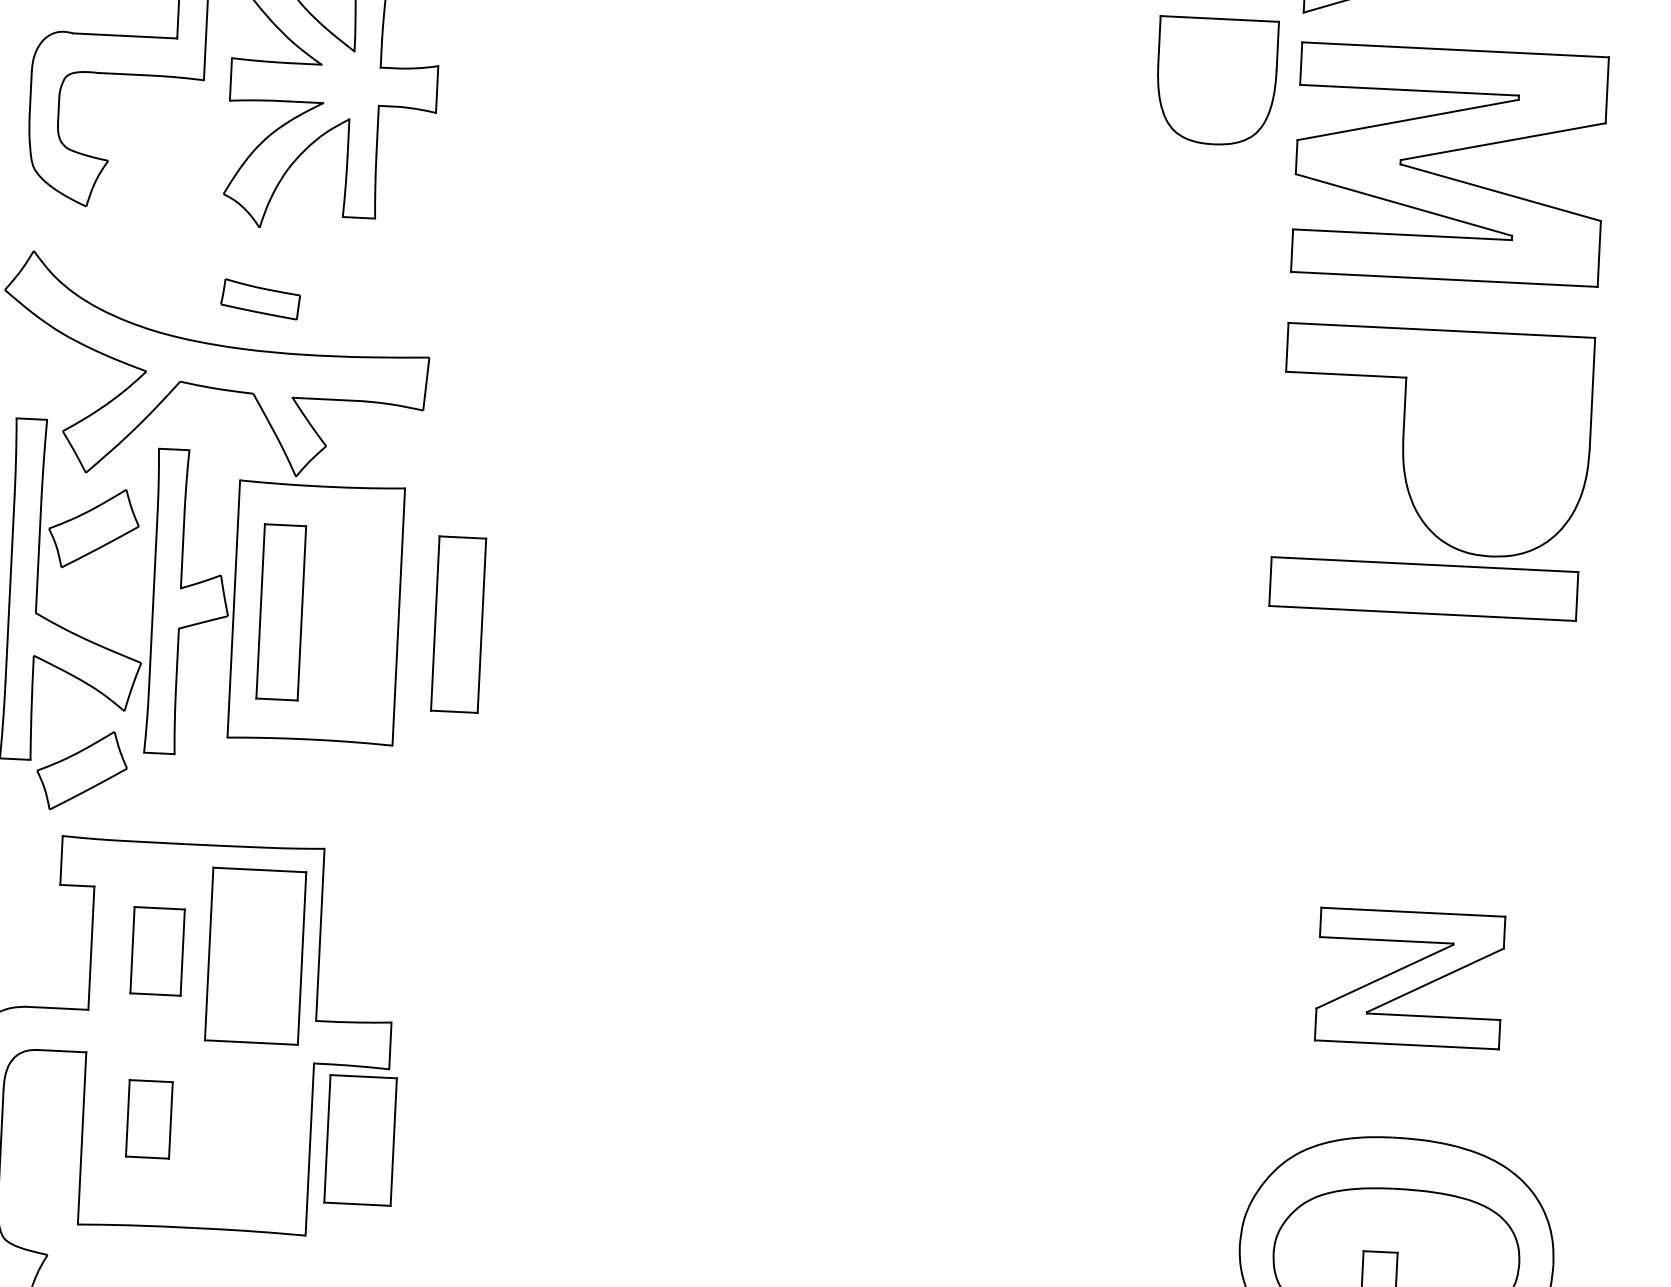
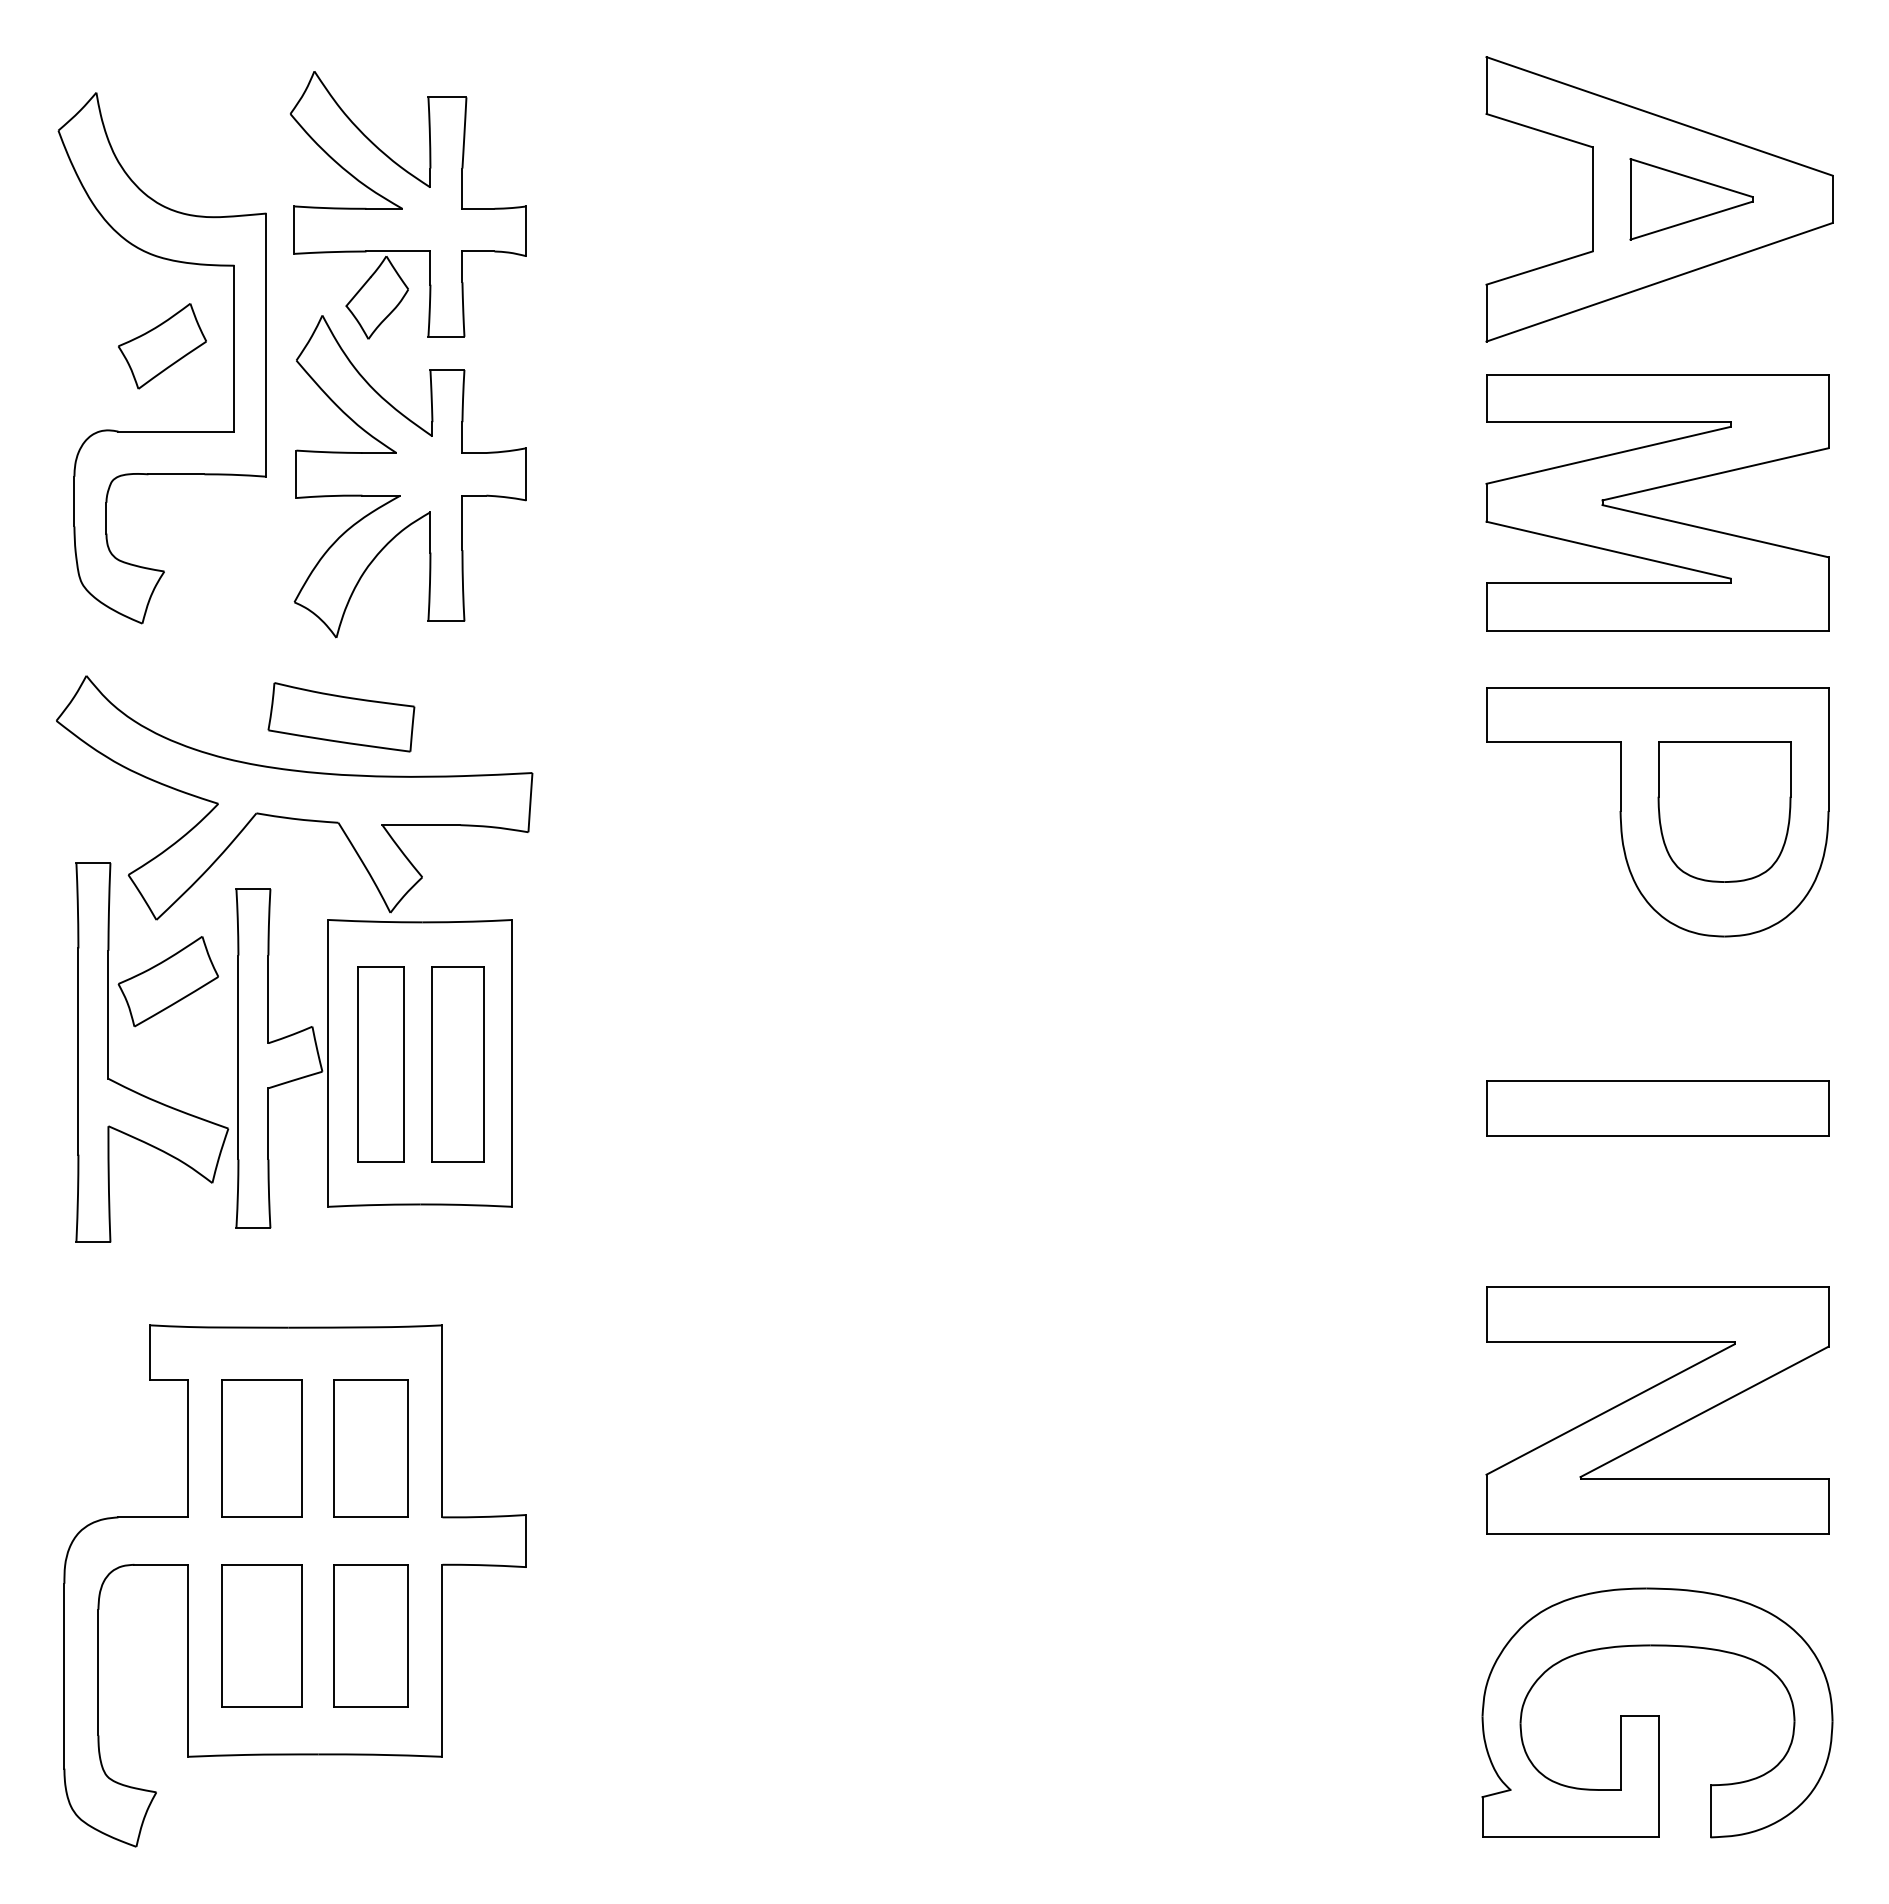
part: (1216, 81) -> (1724, 811), moved
part: (260, 299) -> (341, 717), size x1.67
part: (1423, 589) -> (1657, 1108), moved
part: (457, 624) -> (457, 1064), moved
part: (81, 770) -> (167, 1251), removed
part: (156, 951) -> (261, 1448), size x1.43
part: (254, 956) -> (370, 1448), size x0.71
part: (1410, 978) -> (1657, 1410), size x1.67
part: (148, 1118) -> (261, 1635), size x1.67
part: (359, 1140) -> (370, 1635), moved

